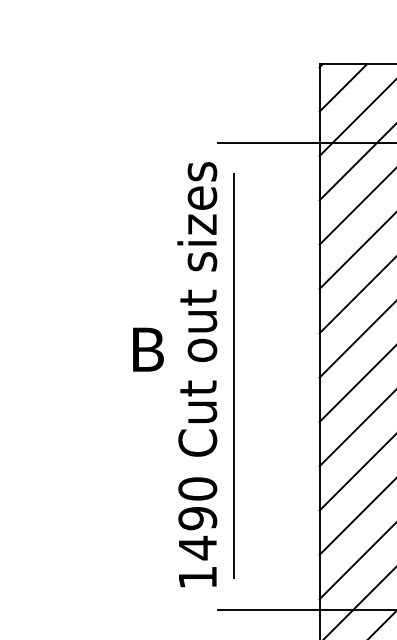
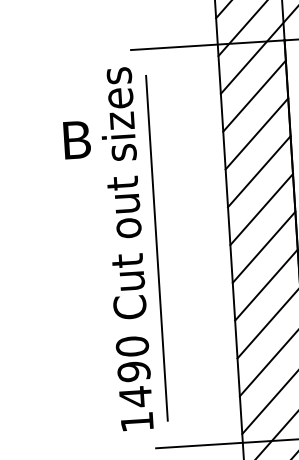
text: (148, 349) -> (77, 139), moved

